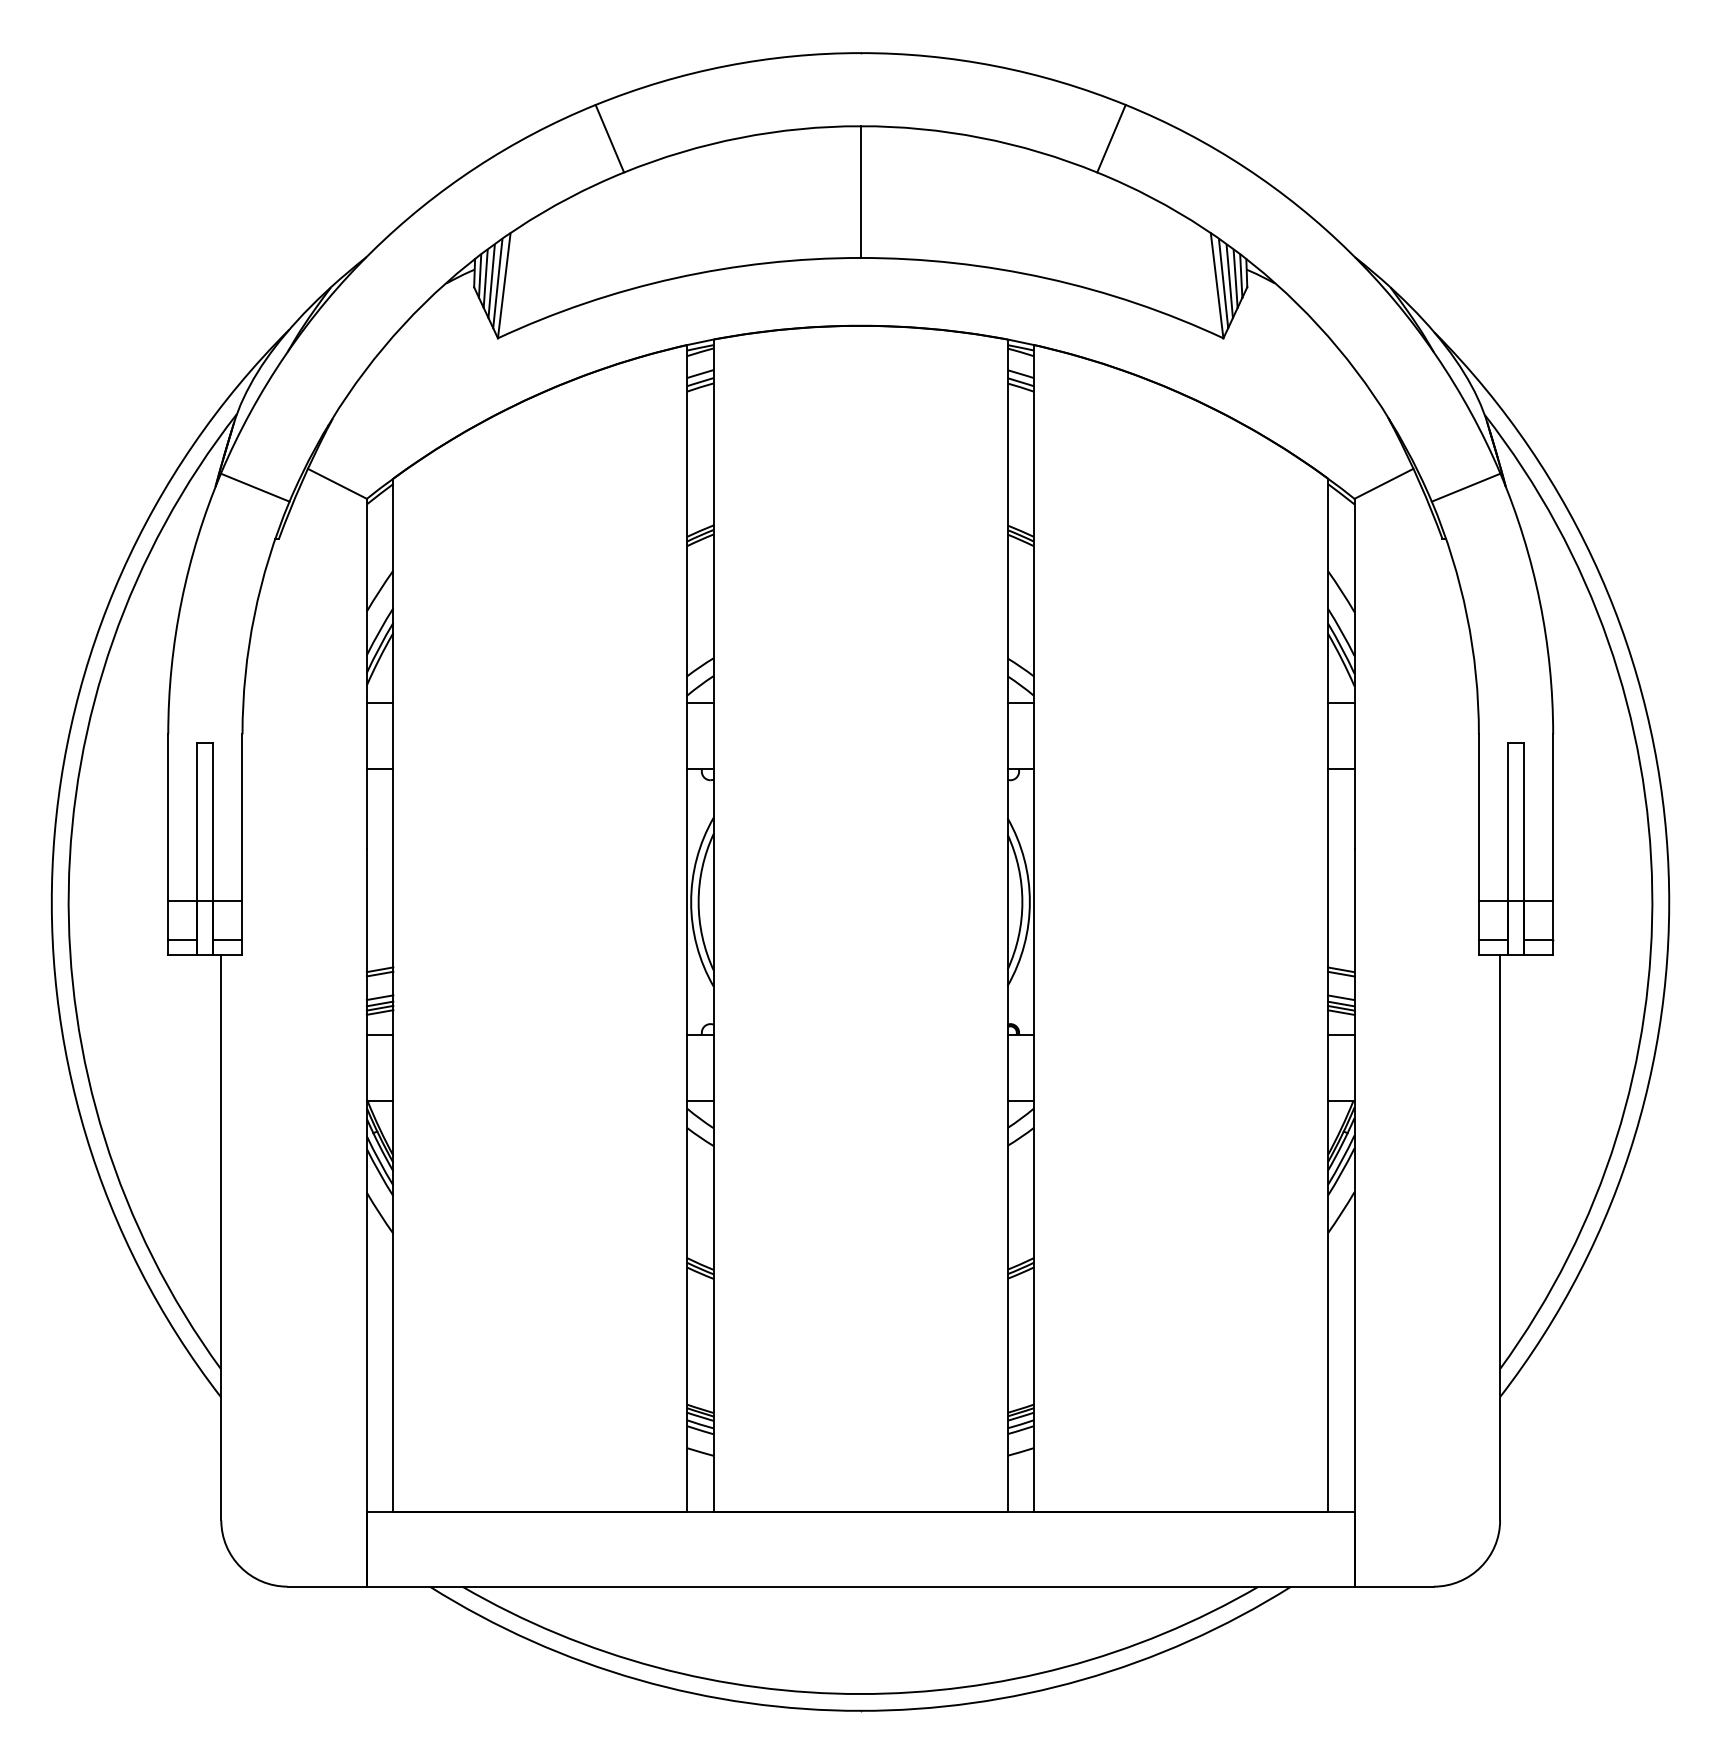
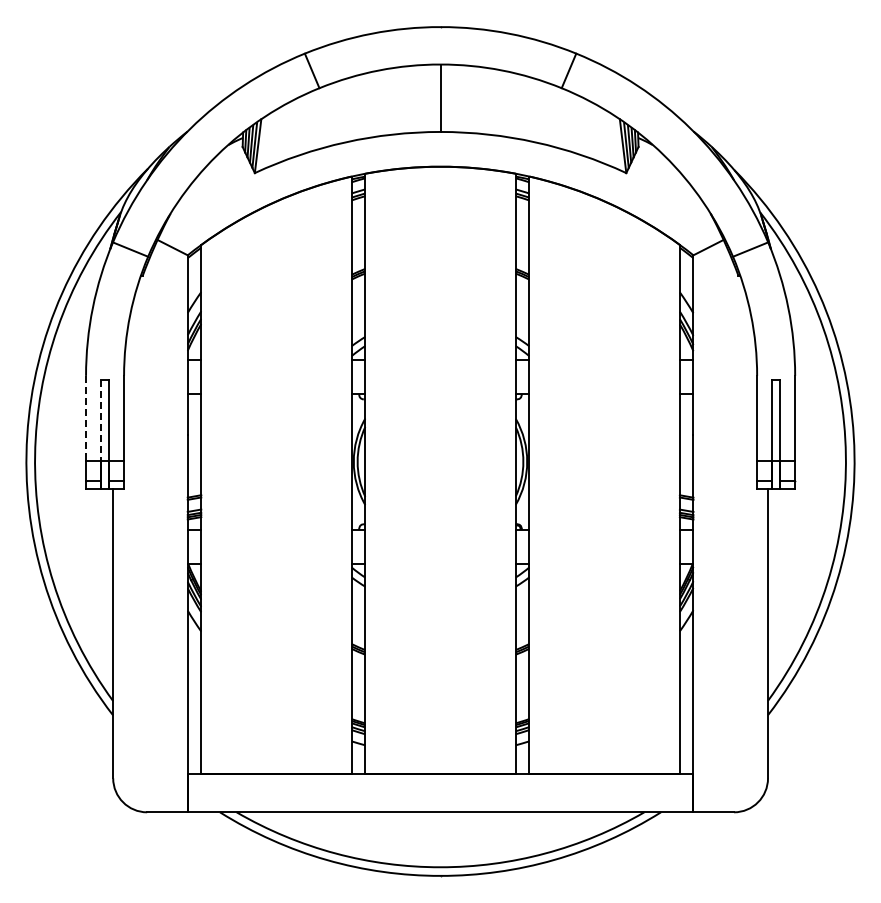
line: (169, 817) -> (86, 418), solid -> dashed
line: (196, 823) -> (100, 421), solid -> dashed

